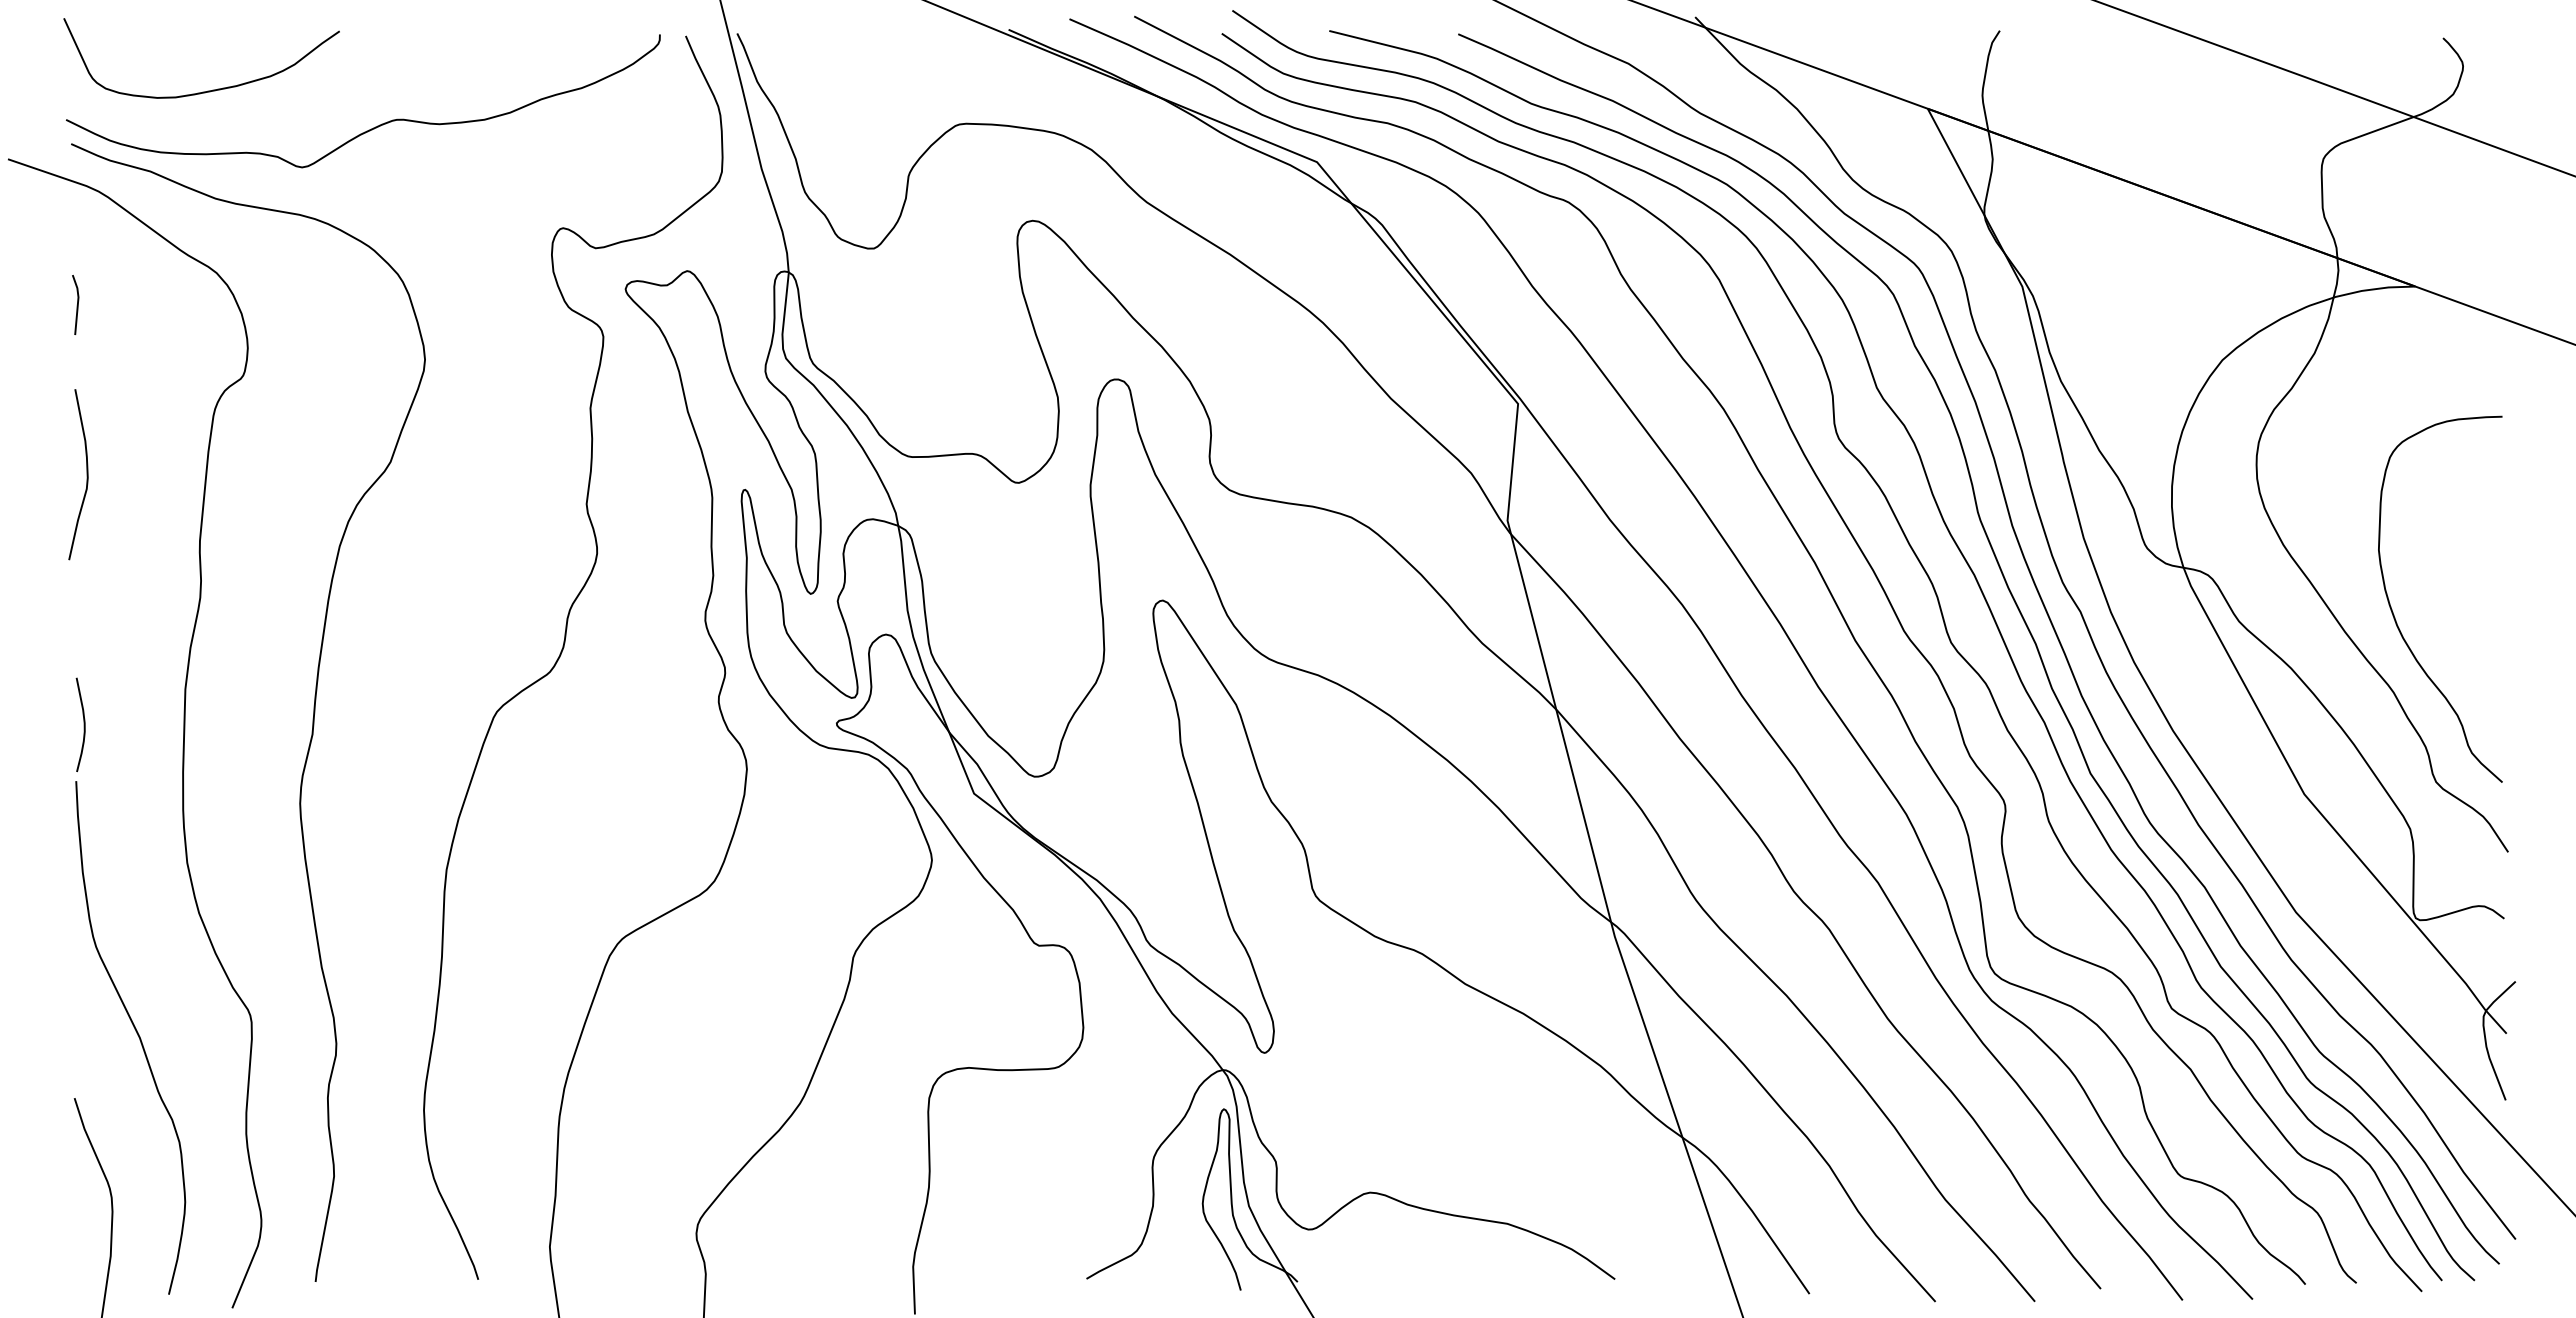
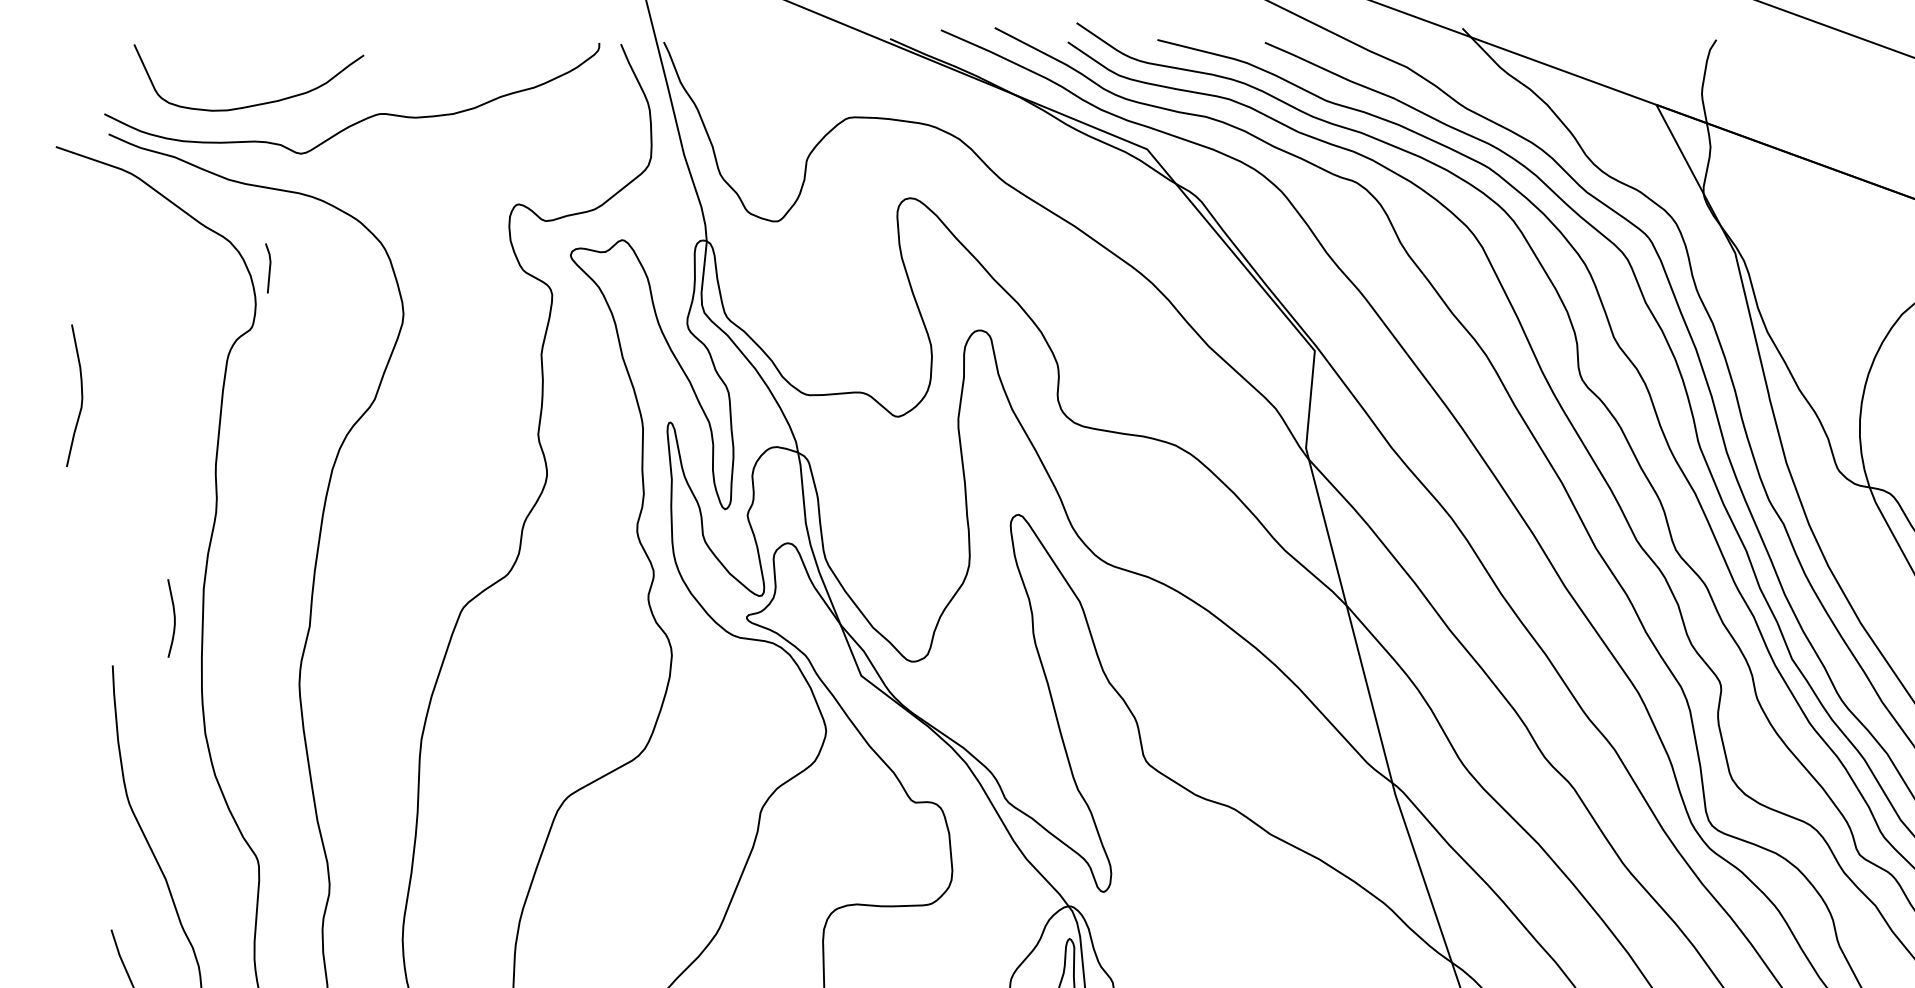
curve: (207, 90) -> (253, 104), moved
line: (76, 305) -> (268, 268), moved
curve: (86, 474) -> (81, 395), moved
curve: (83, 724) -> (173, 618), moved

